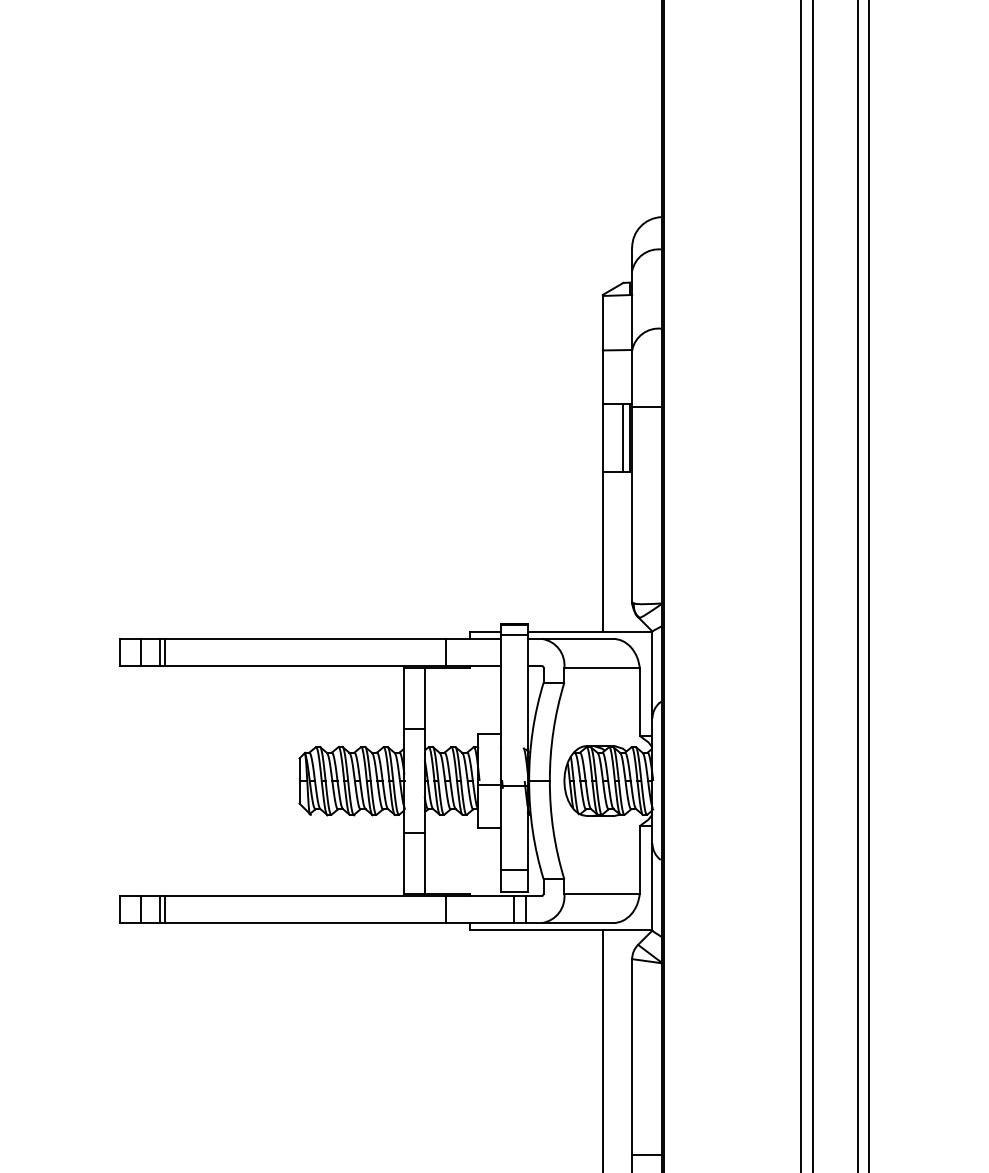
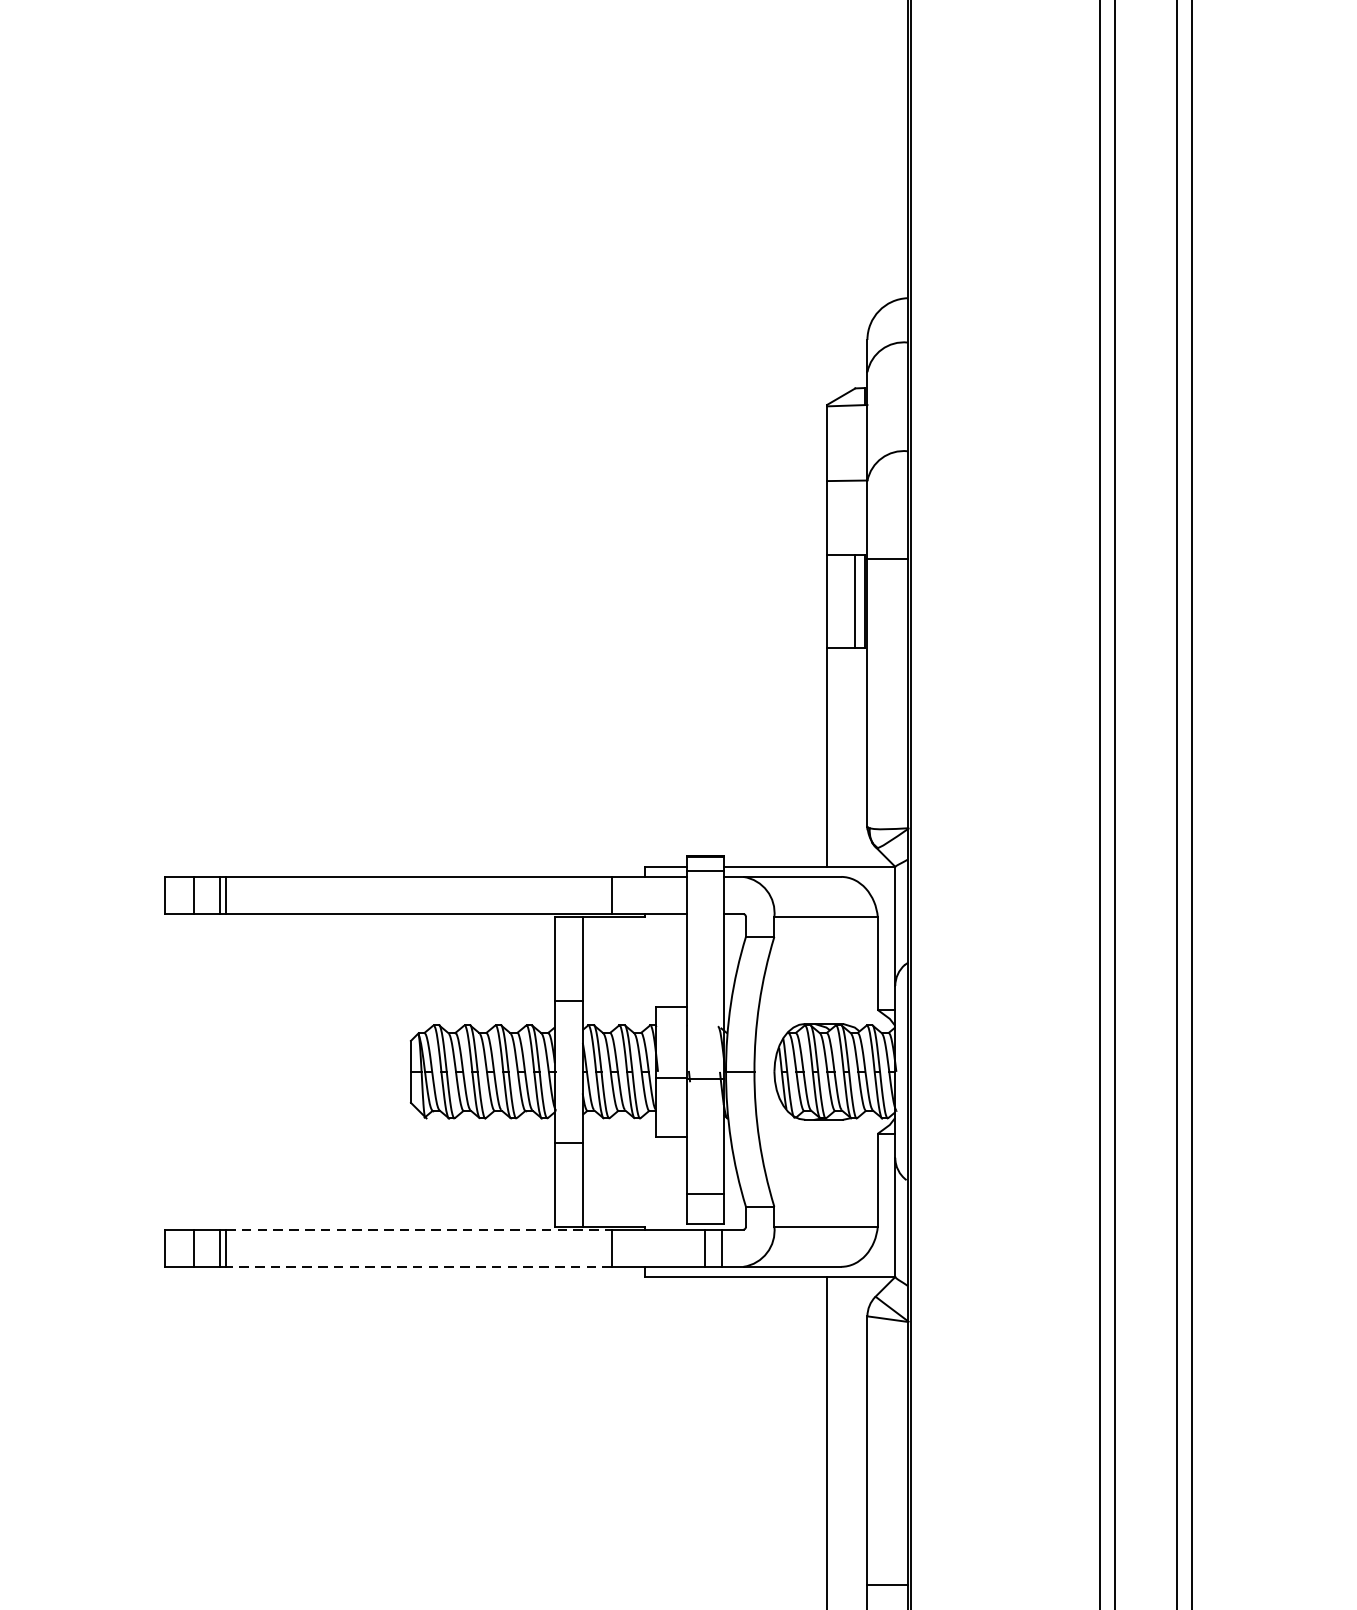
line: (305, 896) -> (419, 1230), solid -> dashed
line: (305, 923) -> (419, 1267), solid -> dashed

